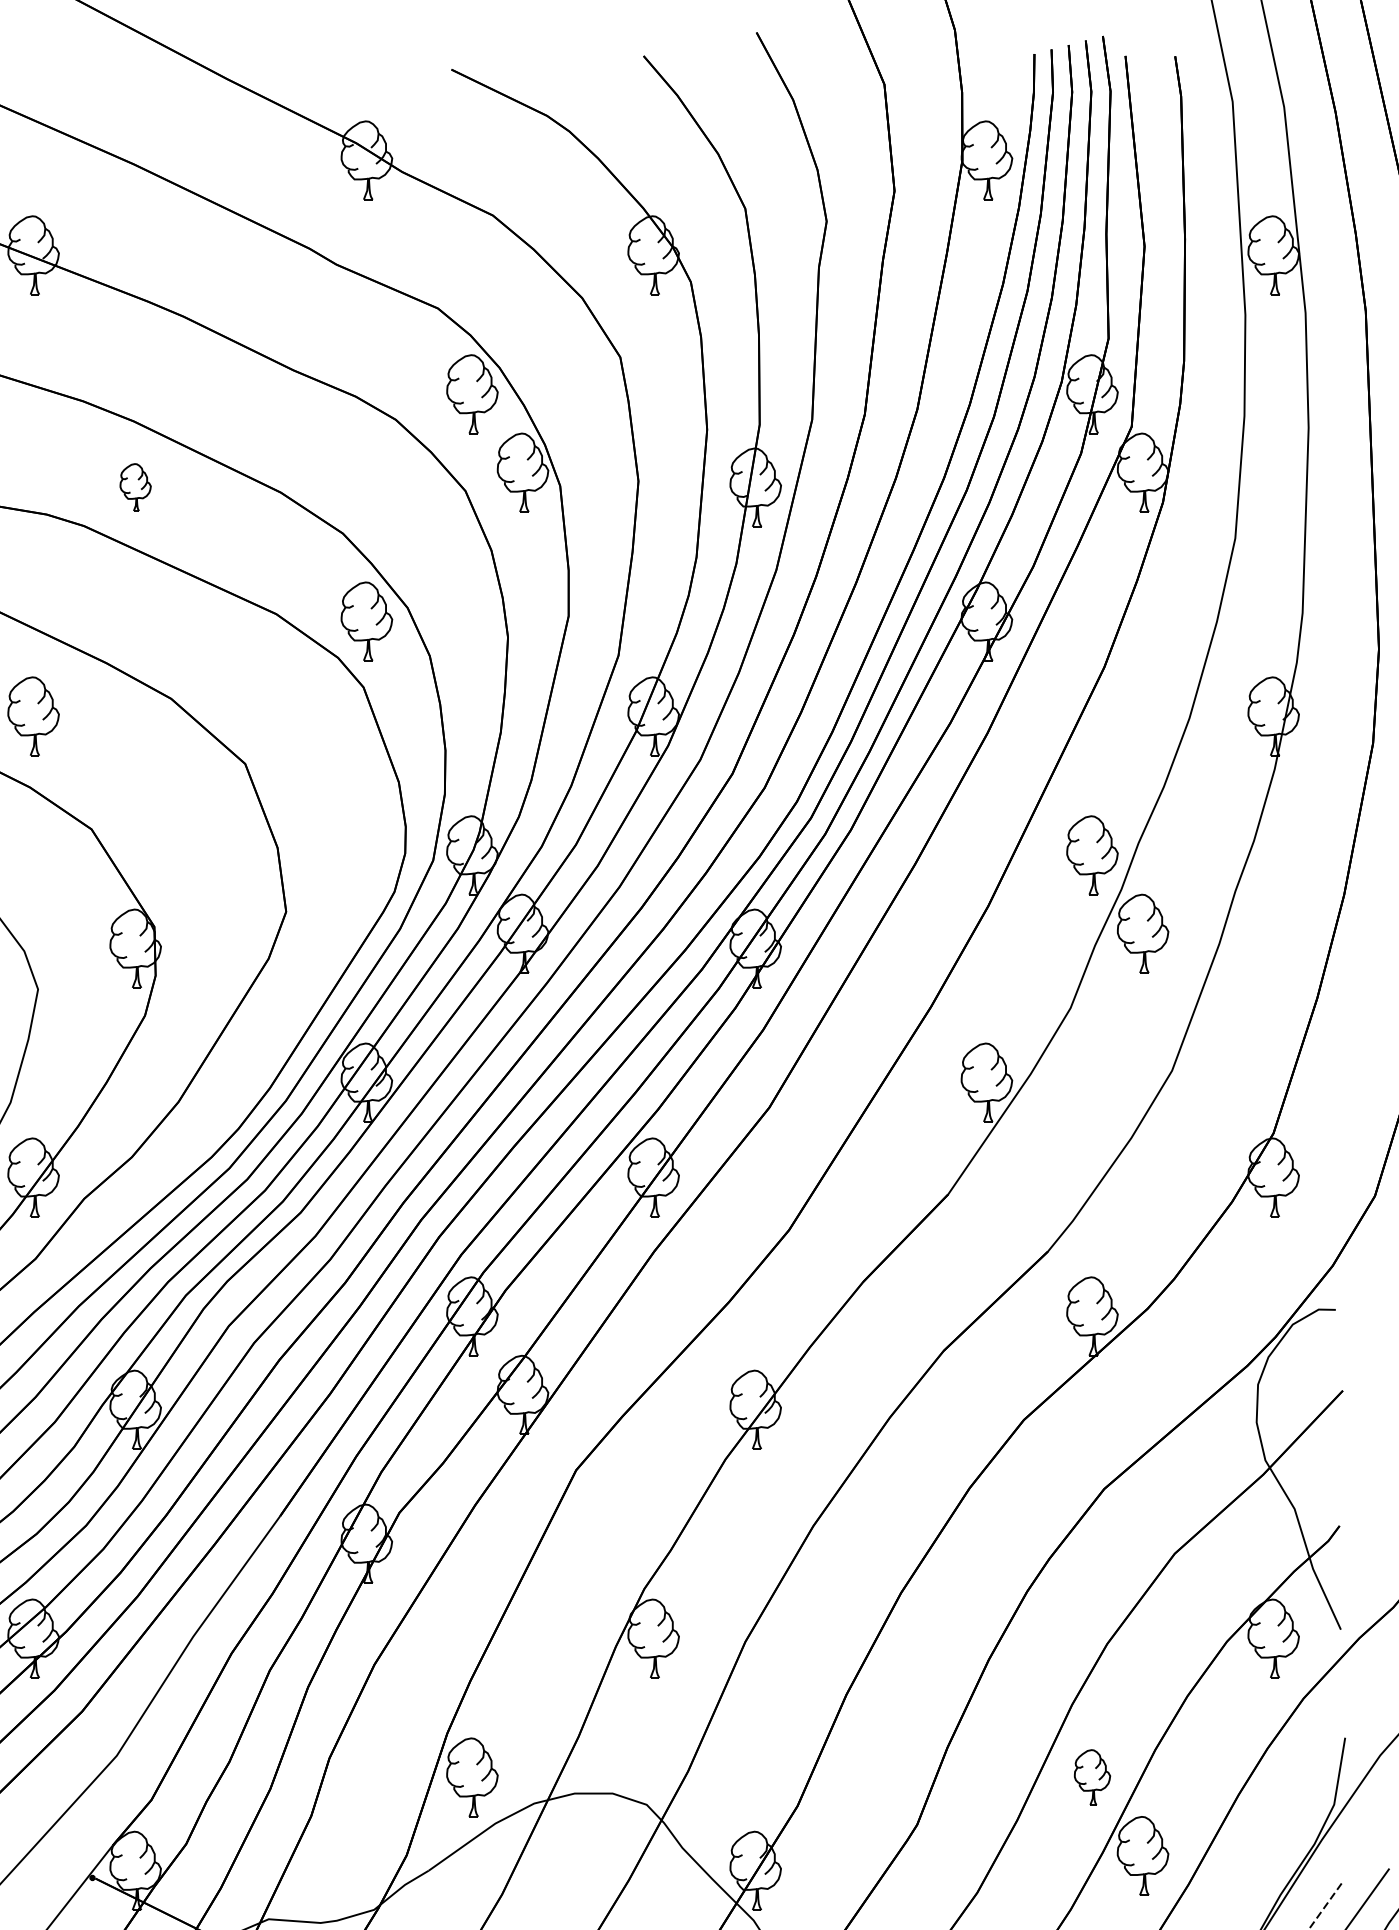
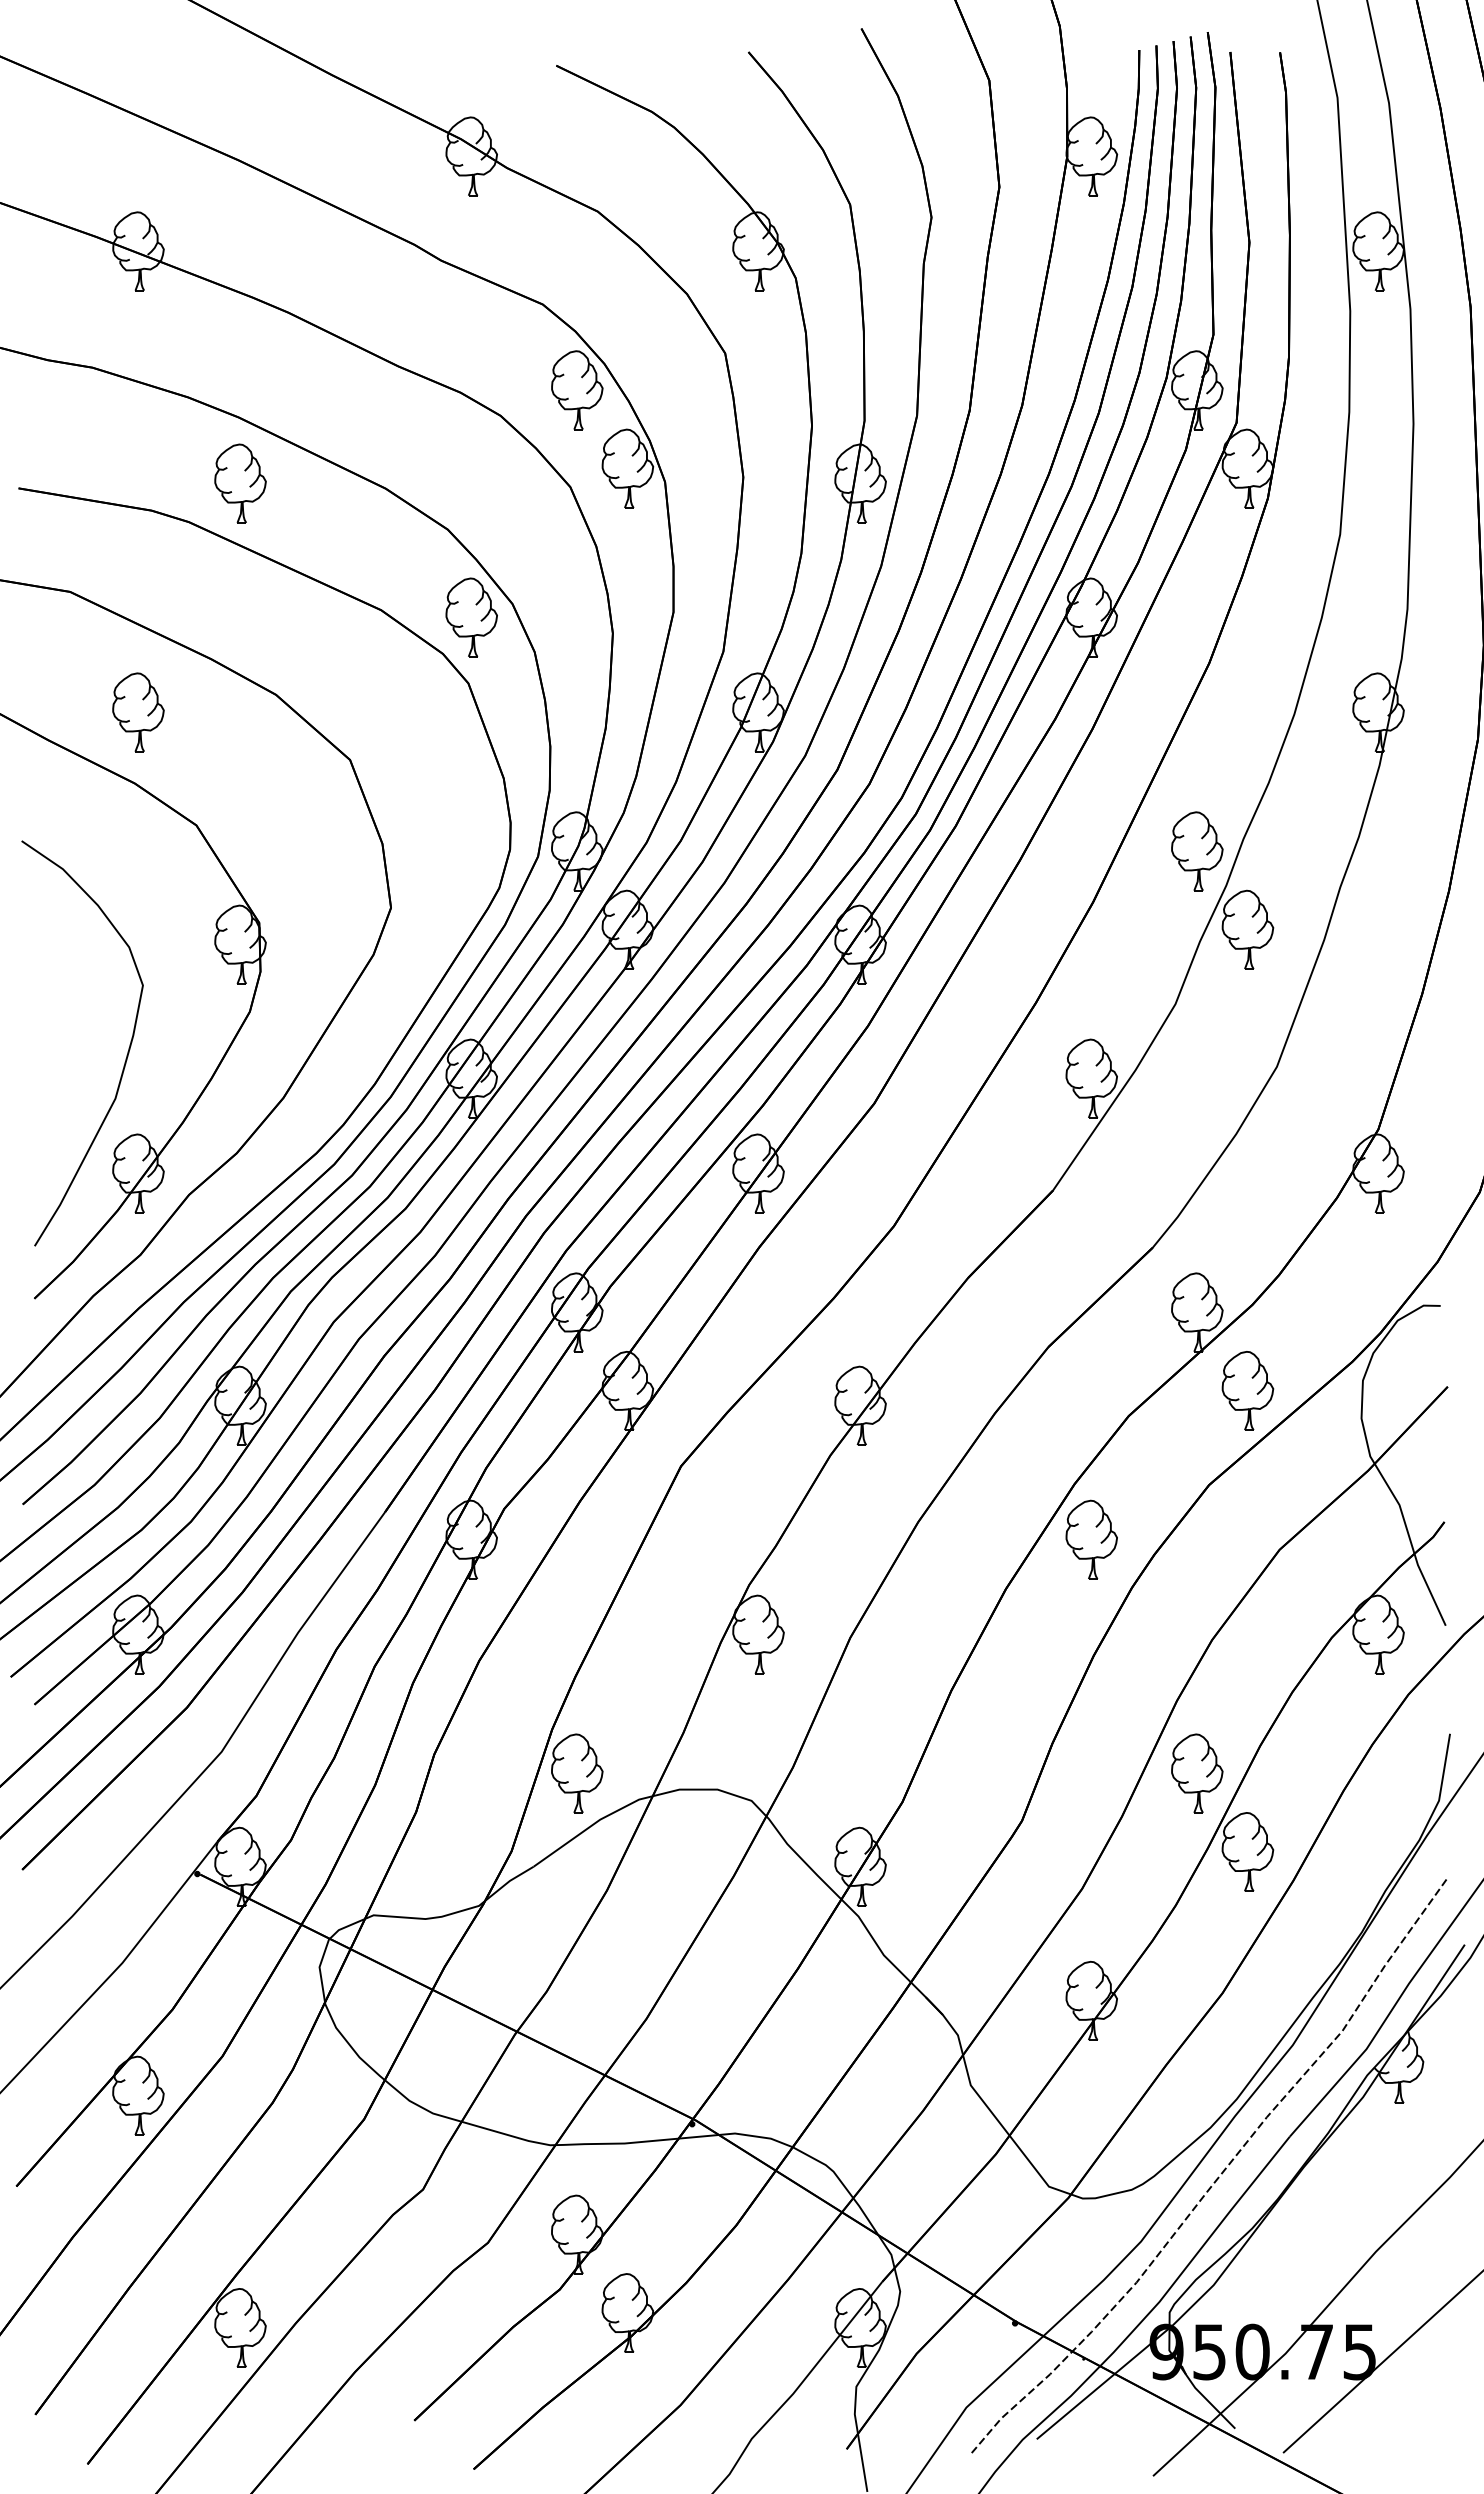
part: (135, 487) -> (240, 483), size x1.67
part: (1142, 1394) -> (1247, 1390), added
part: (986, 1543) -> (1091, 1539), added
part: (1092, 1777) -> (1197, 1773), size x1.43

